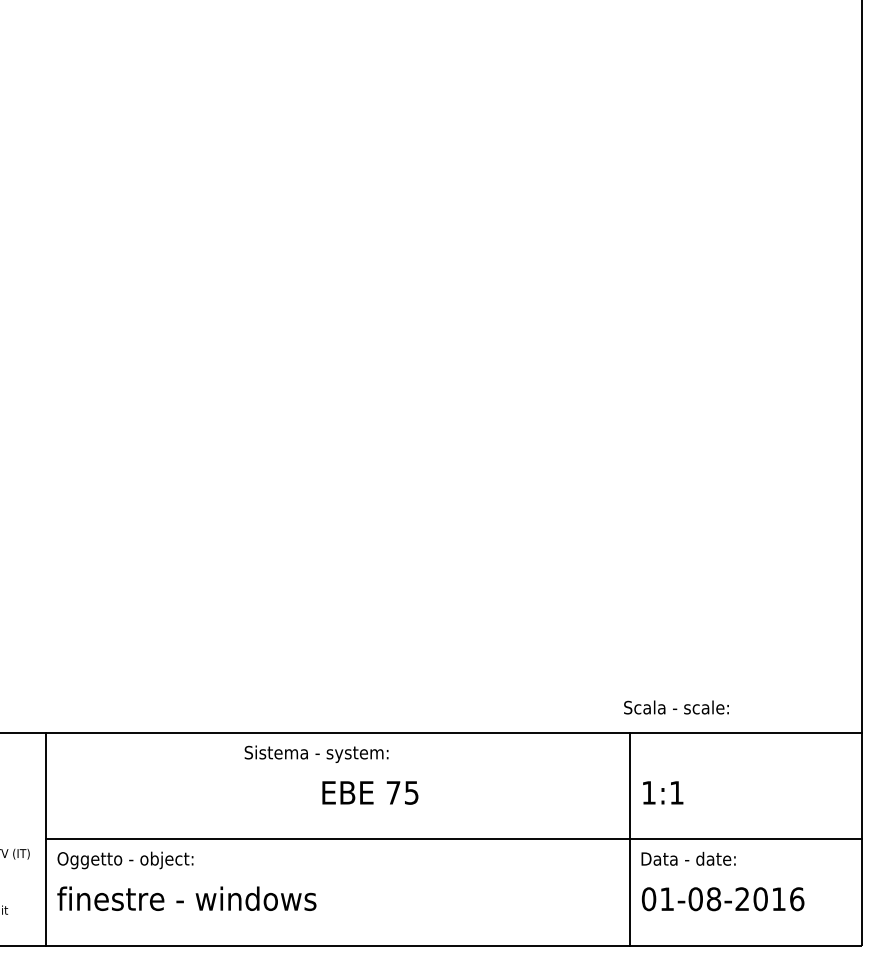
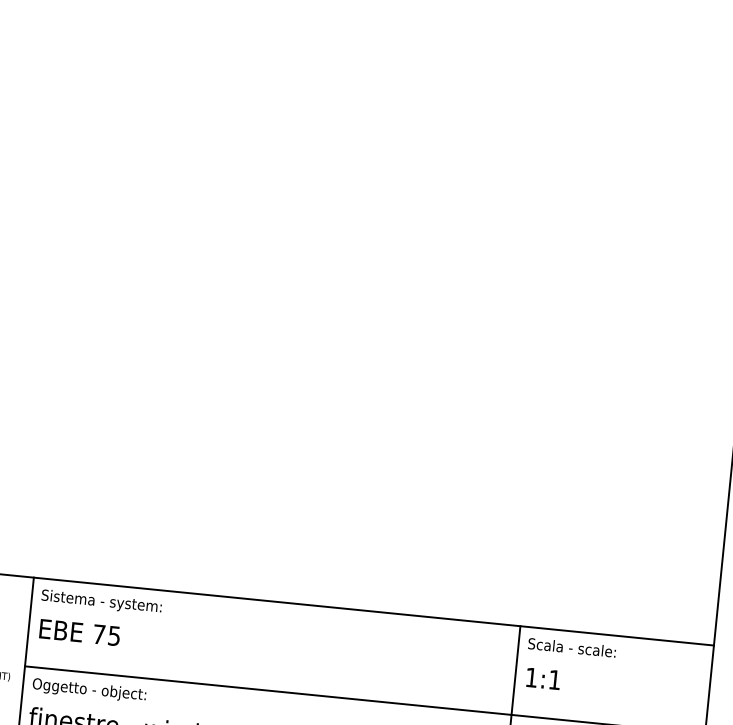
text: (676, 707) -> (572, 647), moved
text: (316, 753) -> (101, 601), moved
text: (370, 792) -> (80, 632), moved

